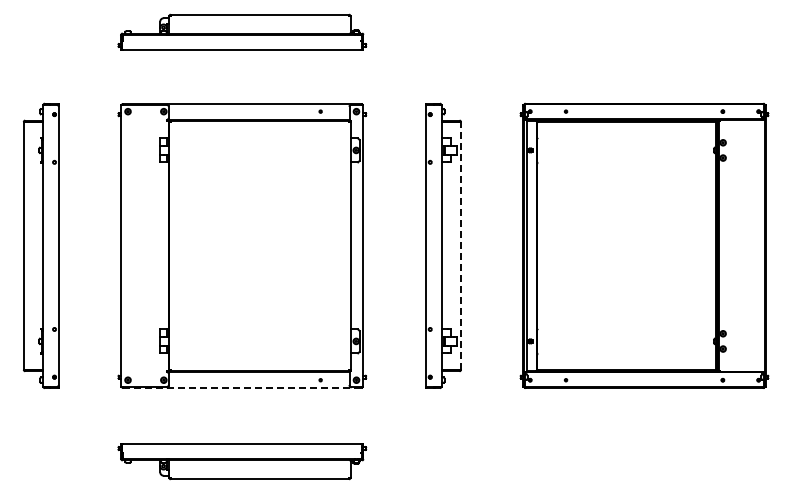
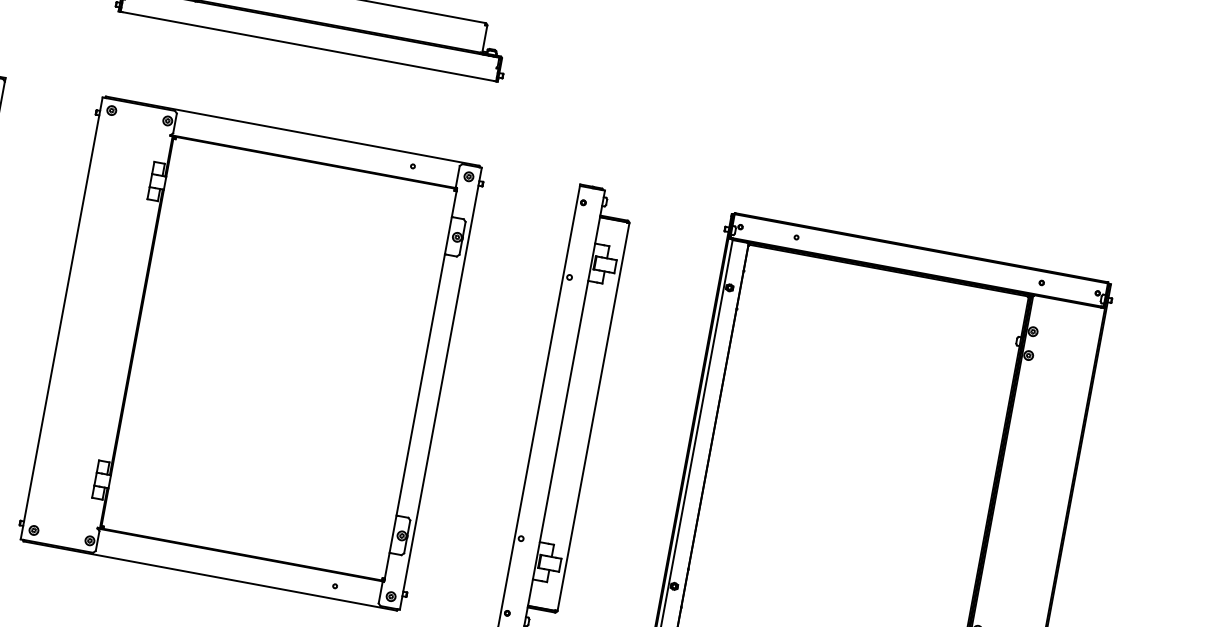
line: (461, 245) -> (594, 416), dashed -> solid
line: (242, 388) -> (210, 576), dashed -> solid

